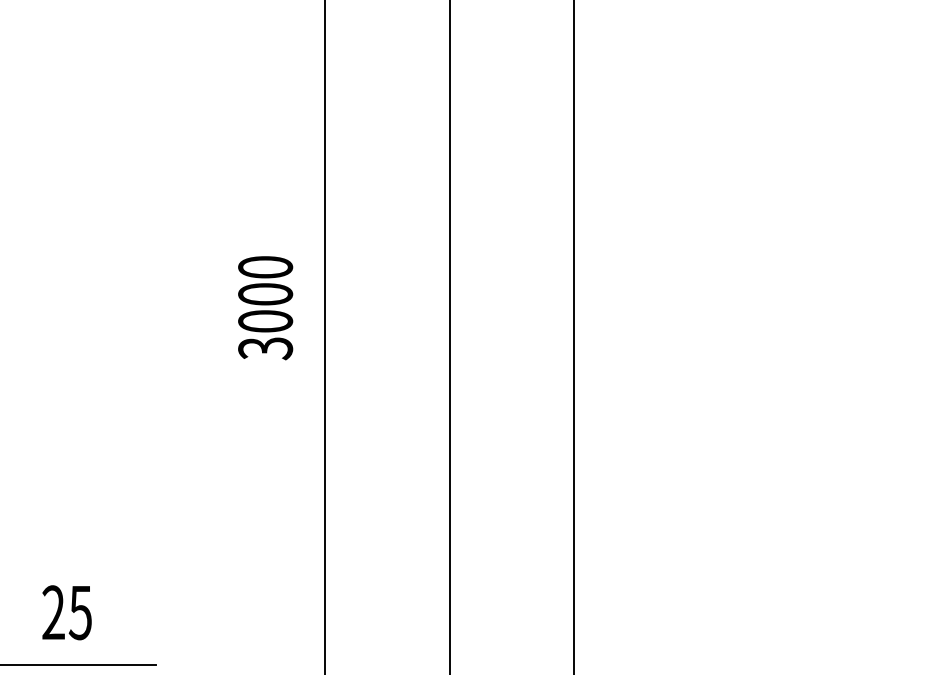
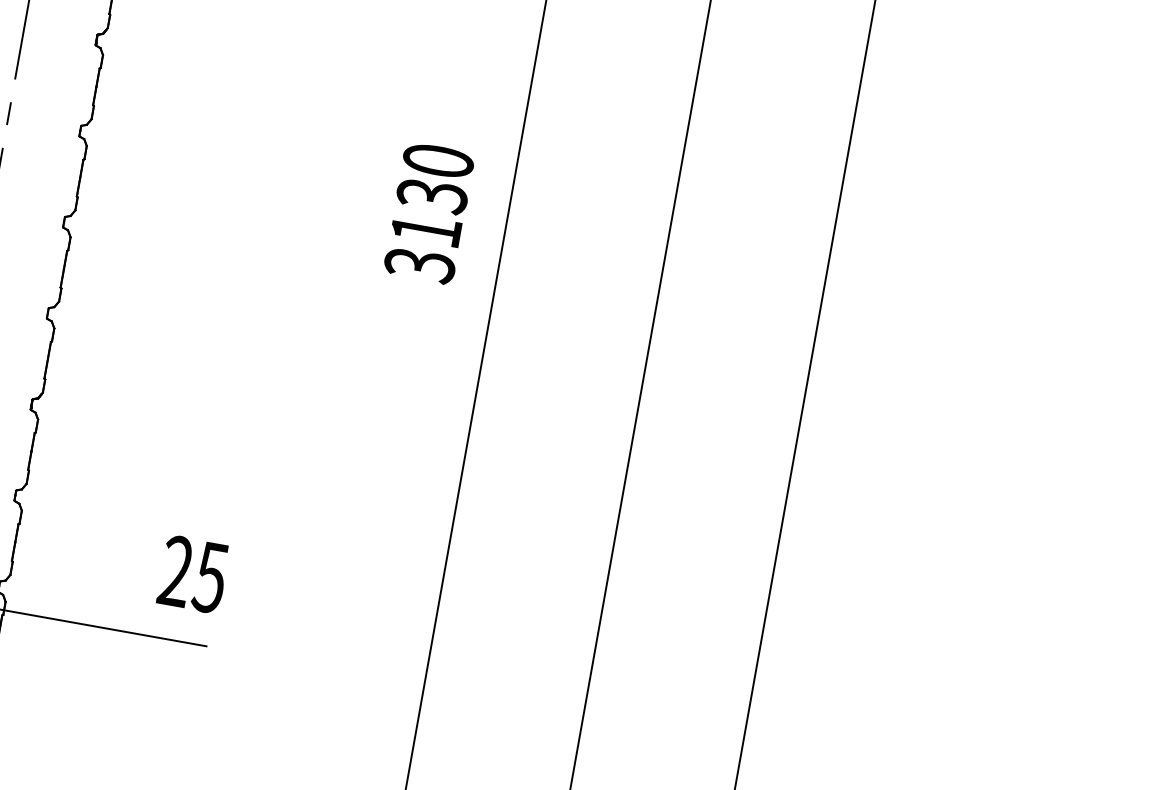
text: (265, 307) -> (429, 212), 3000 -> 3130
text: (66, 612) -> (192, 574), moved

